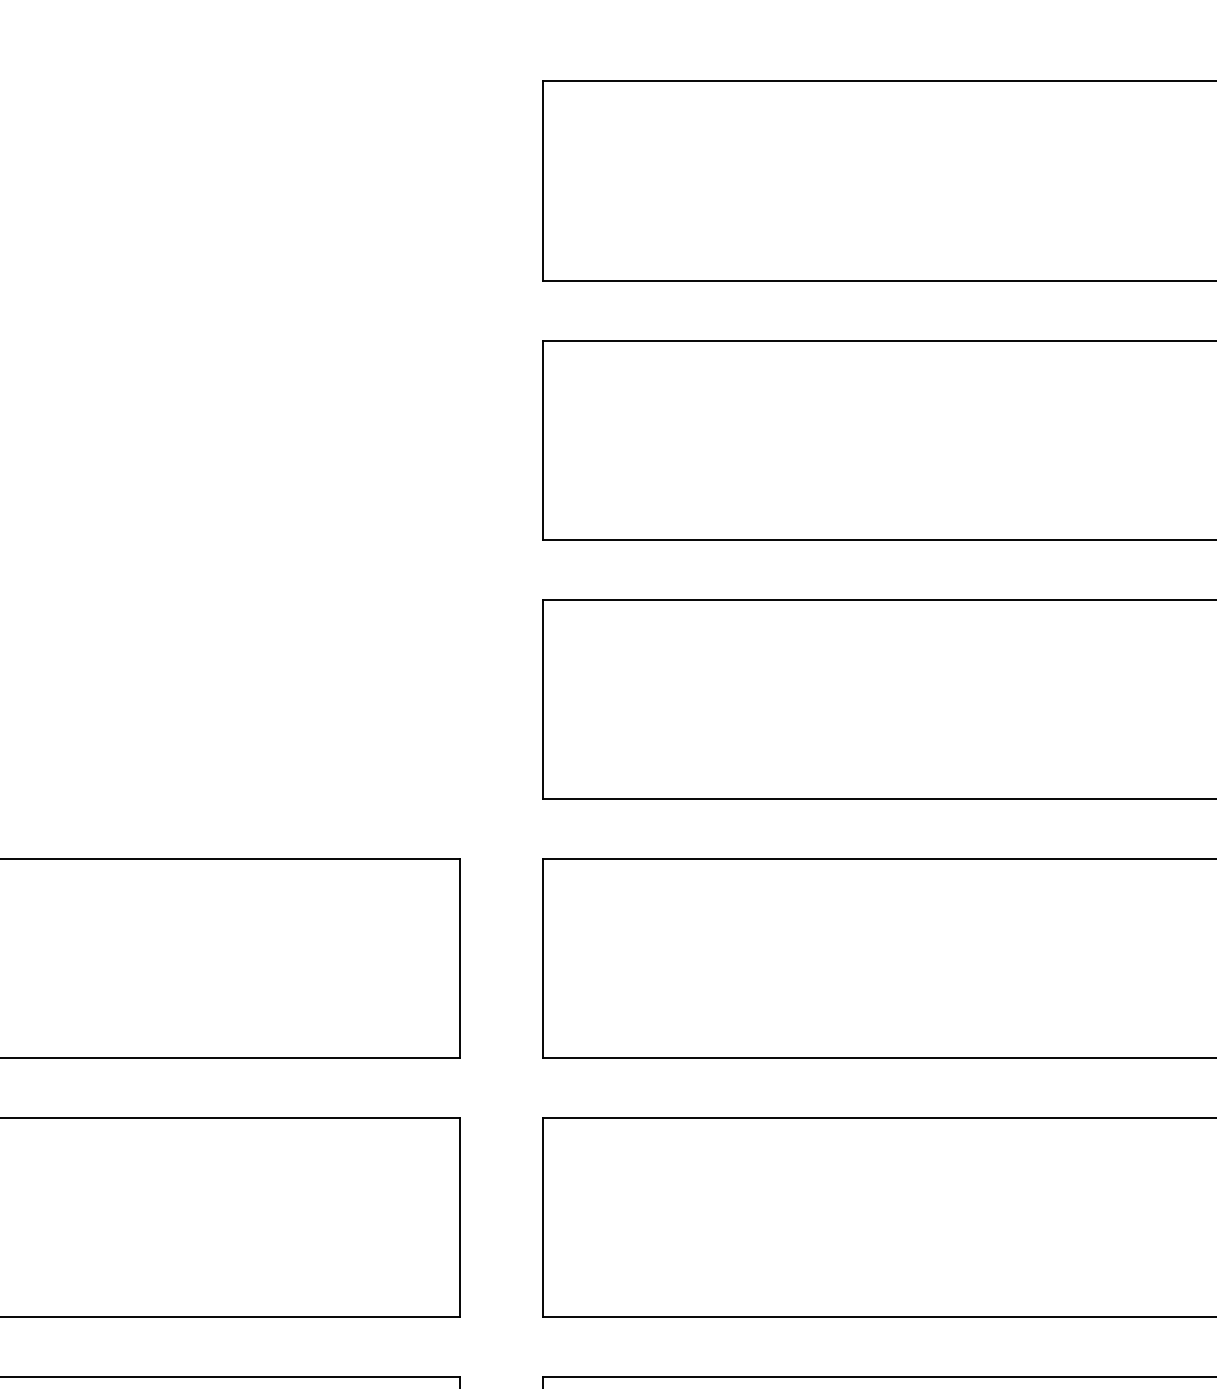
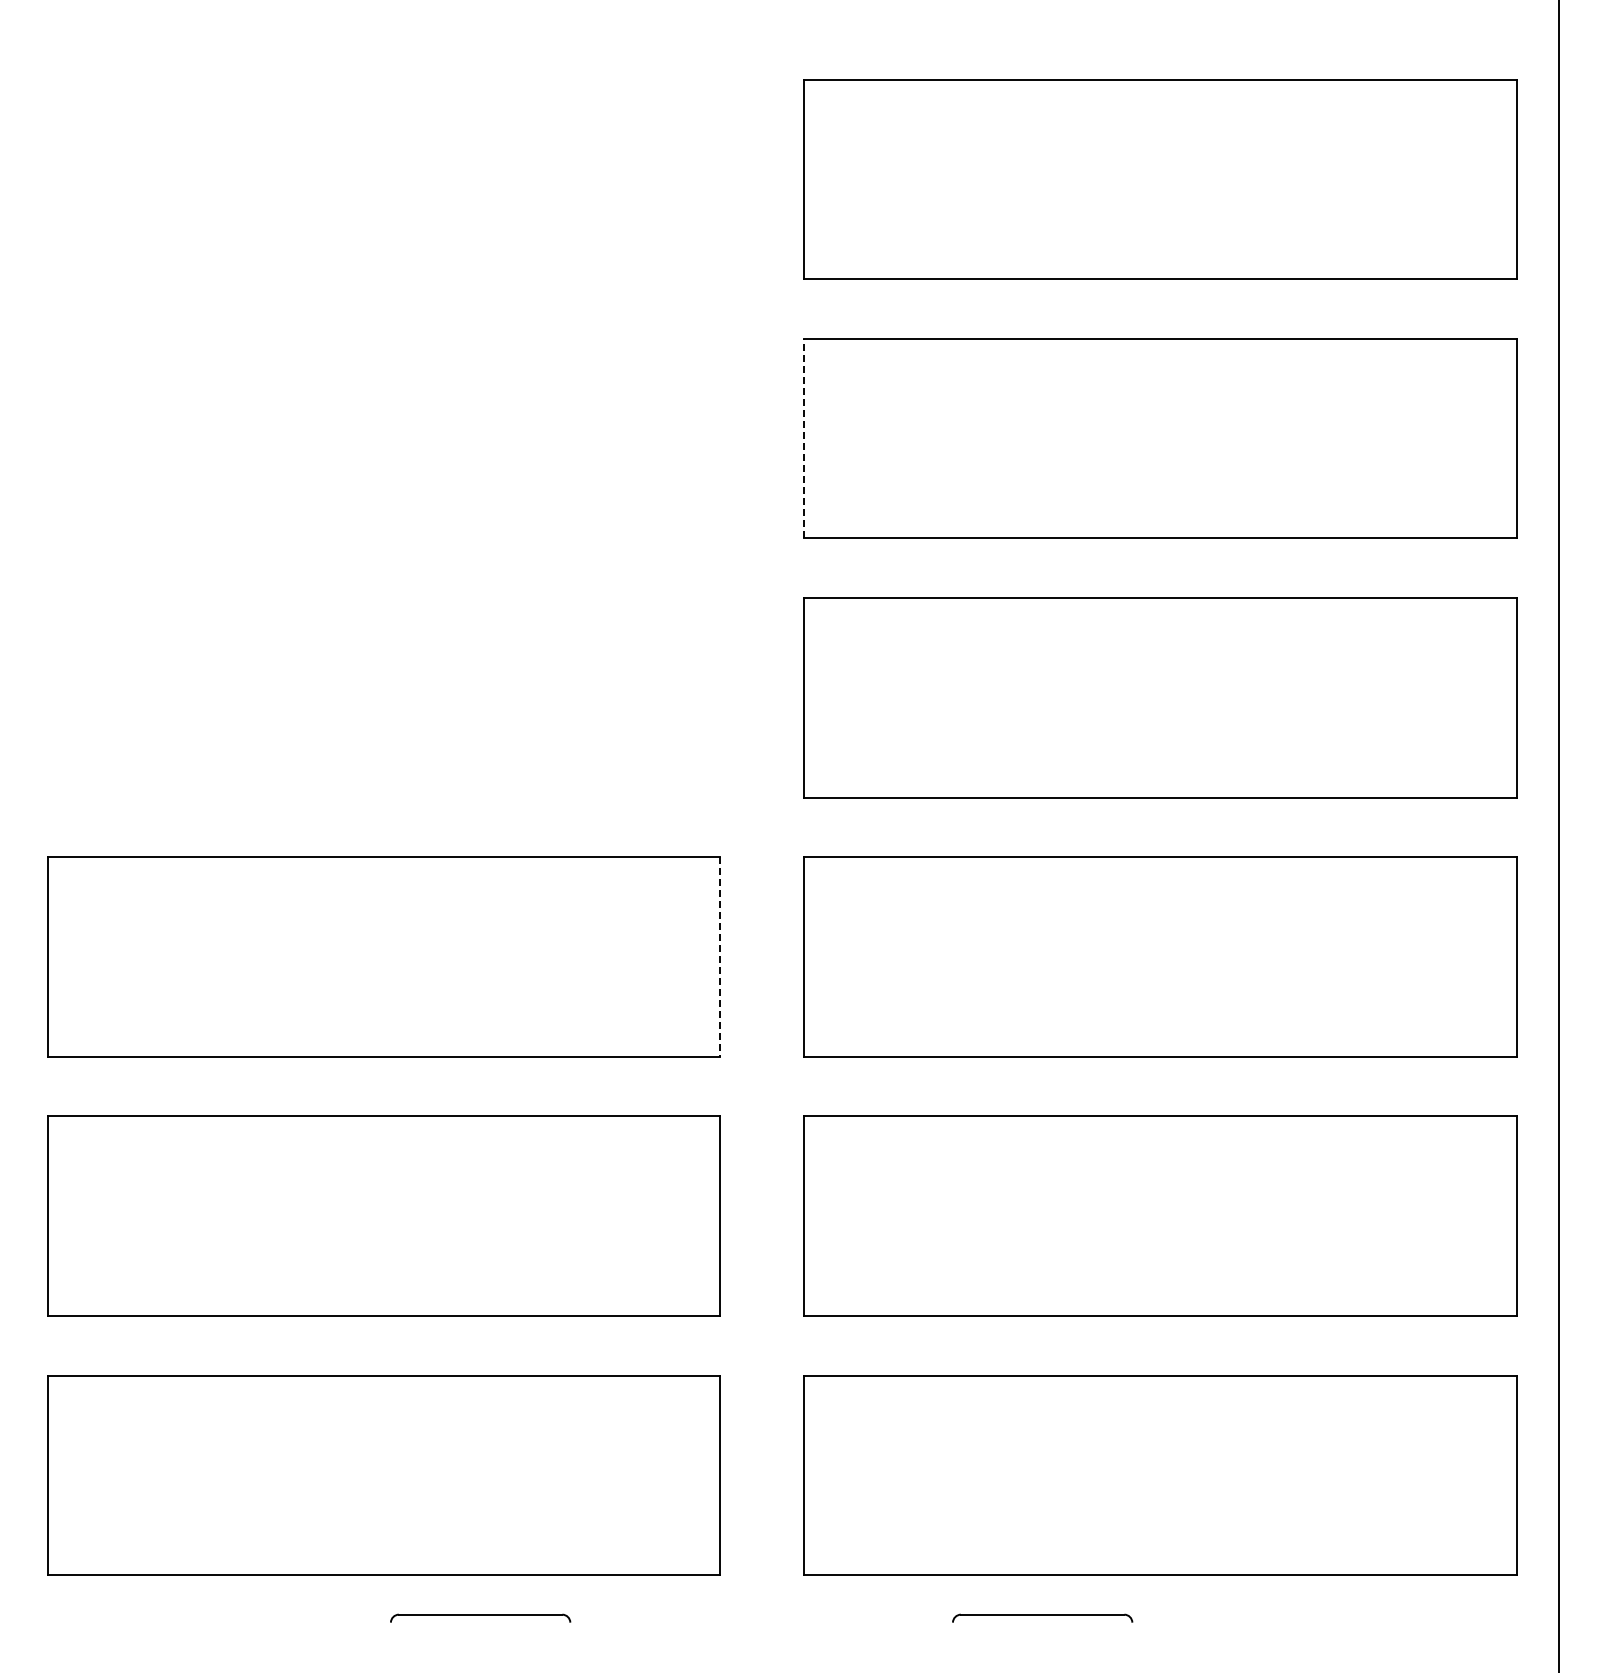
line: (543, 439) -> (803, 438), solid -> dashed
line: (459, 958) -> (719, 957), solid -> dashed

